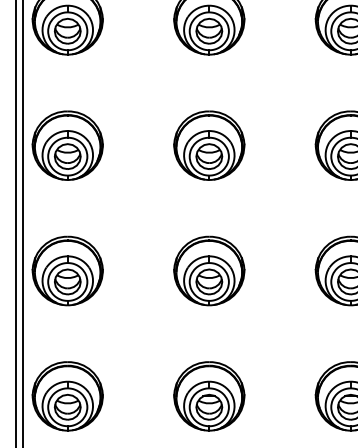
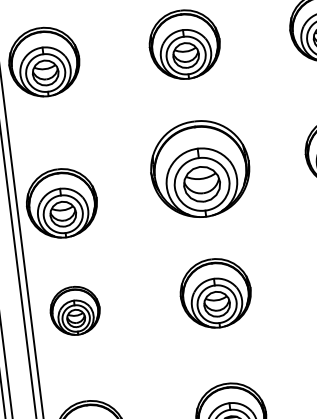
part: (67, 145) -> (61, 203), moved
part: (209, 145) -> (200, 168), size x1.4
part: (67, 270) -> (74, 310), size x0.7

